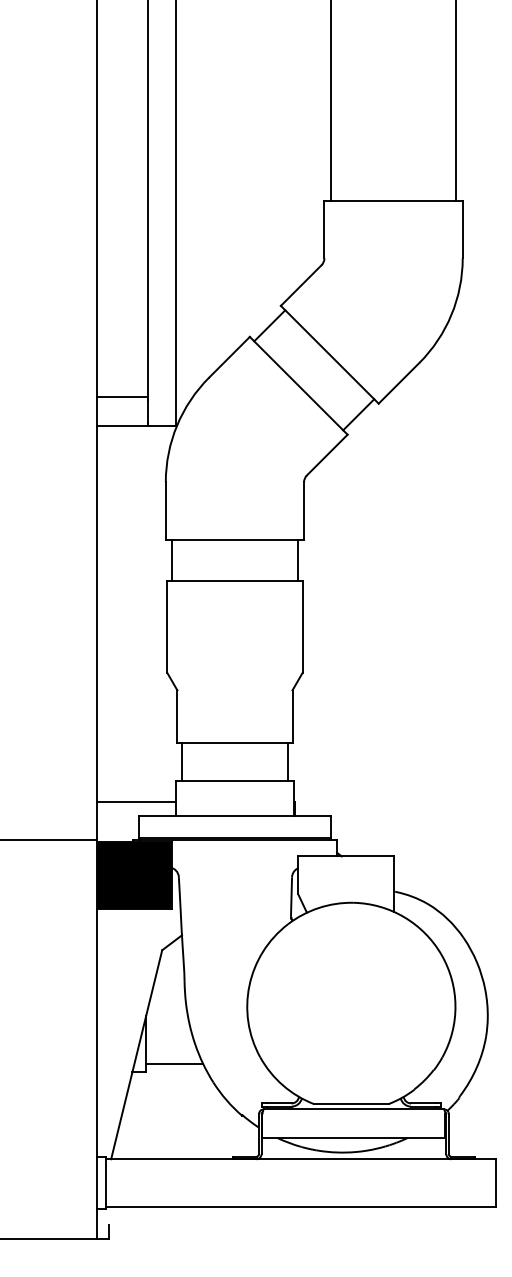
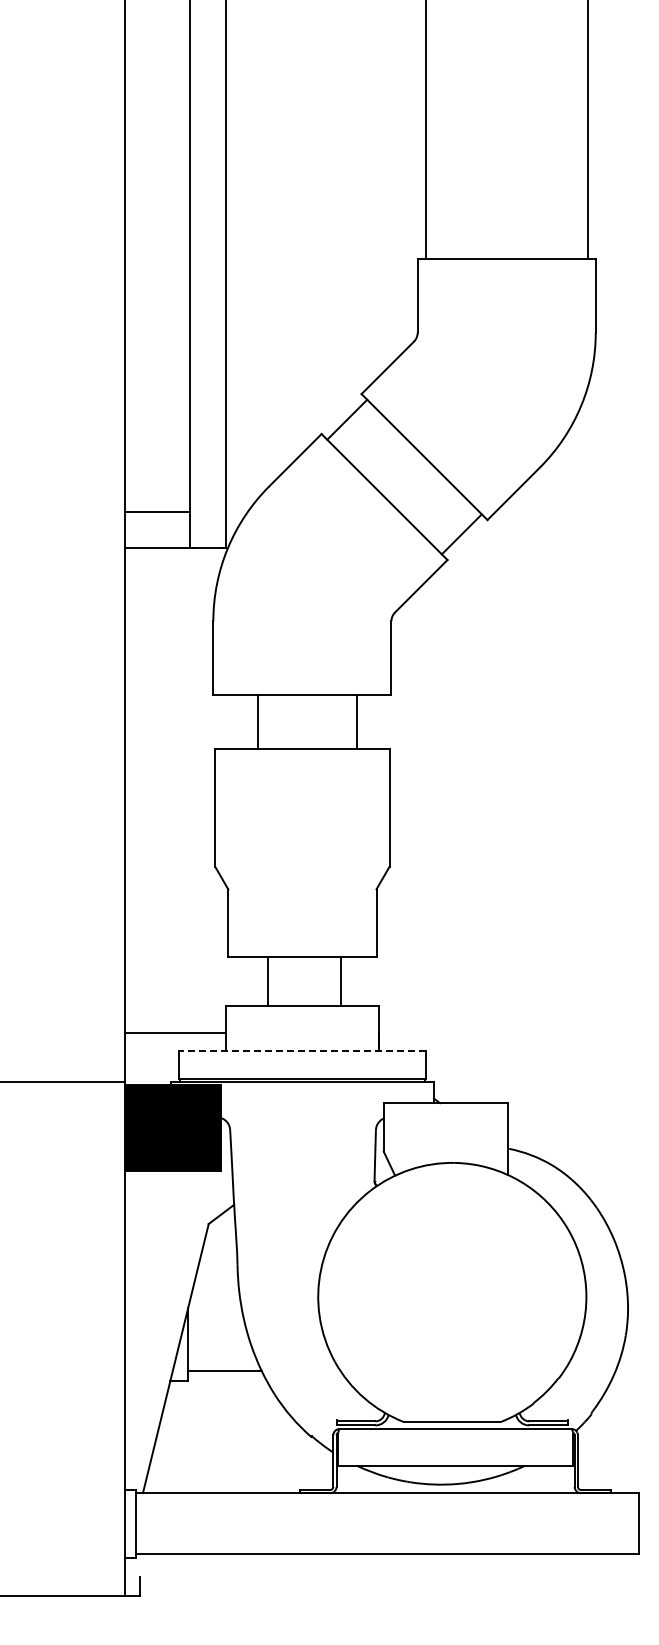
line: (172, 560) -> (258, 721), moved
line: (297, 560) -> (357, 721), moved
line: (182, 761) -> (268, 980), moved
line: (287, 761) -> (341, 980), moved
line: (235, 816) -> (302, 1051), solid -> dashed

